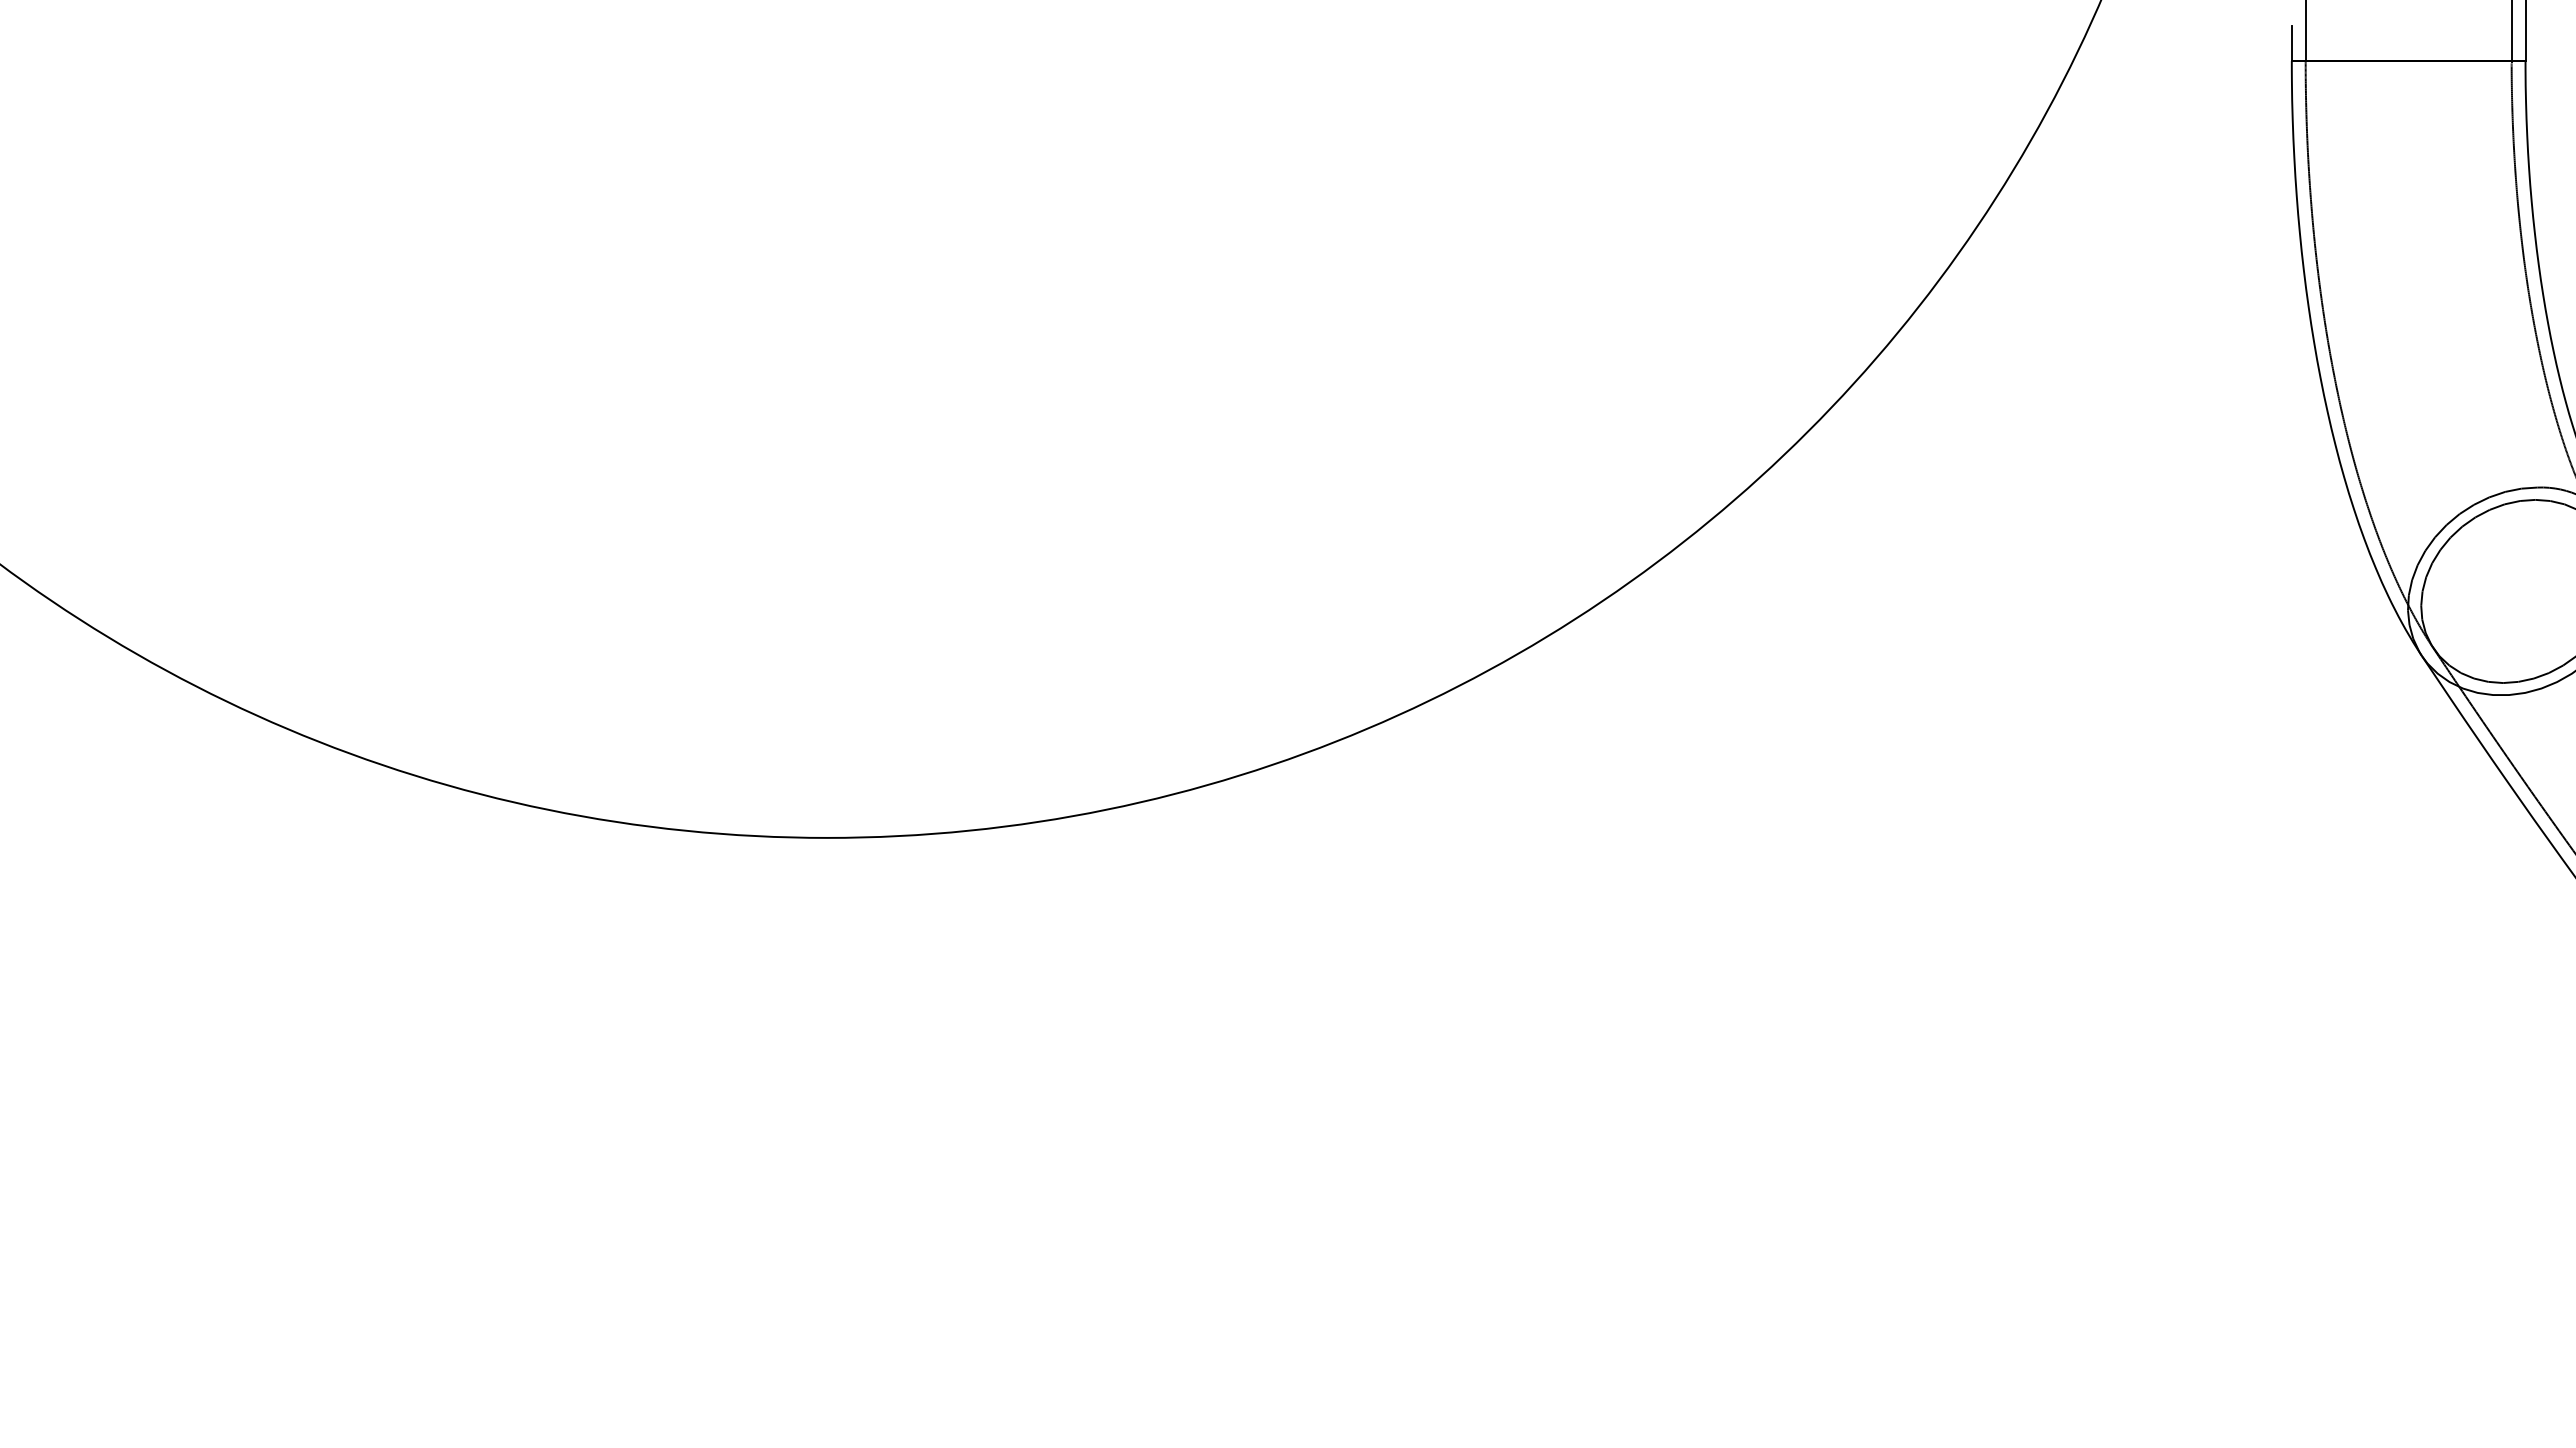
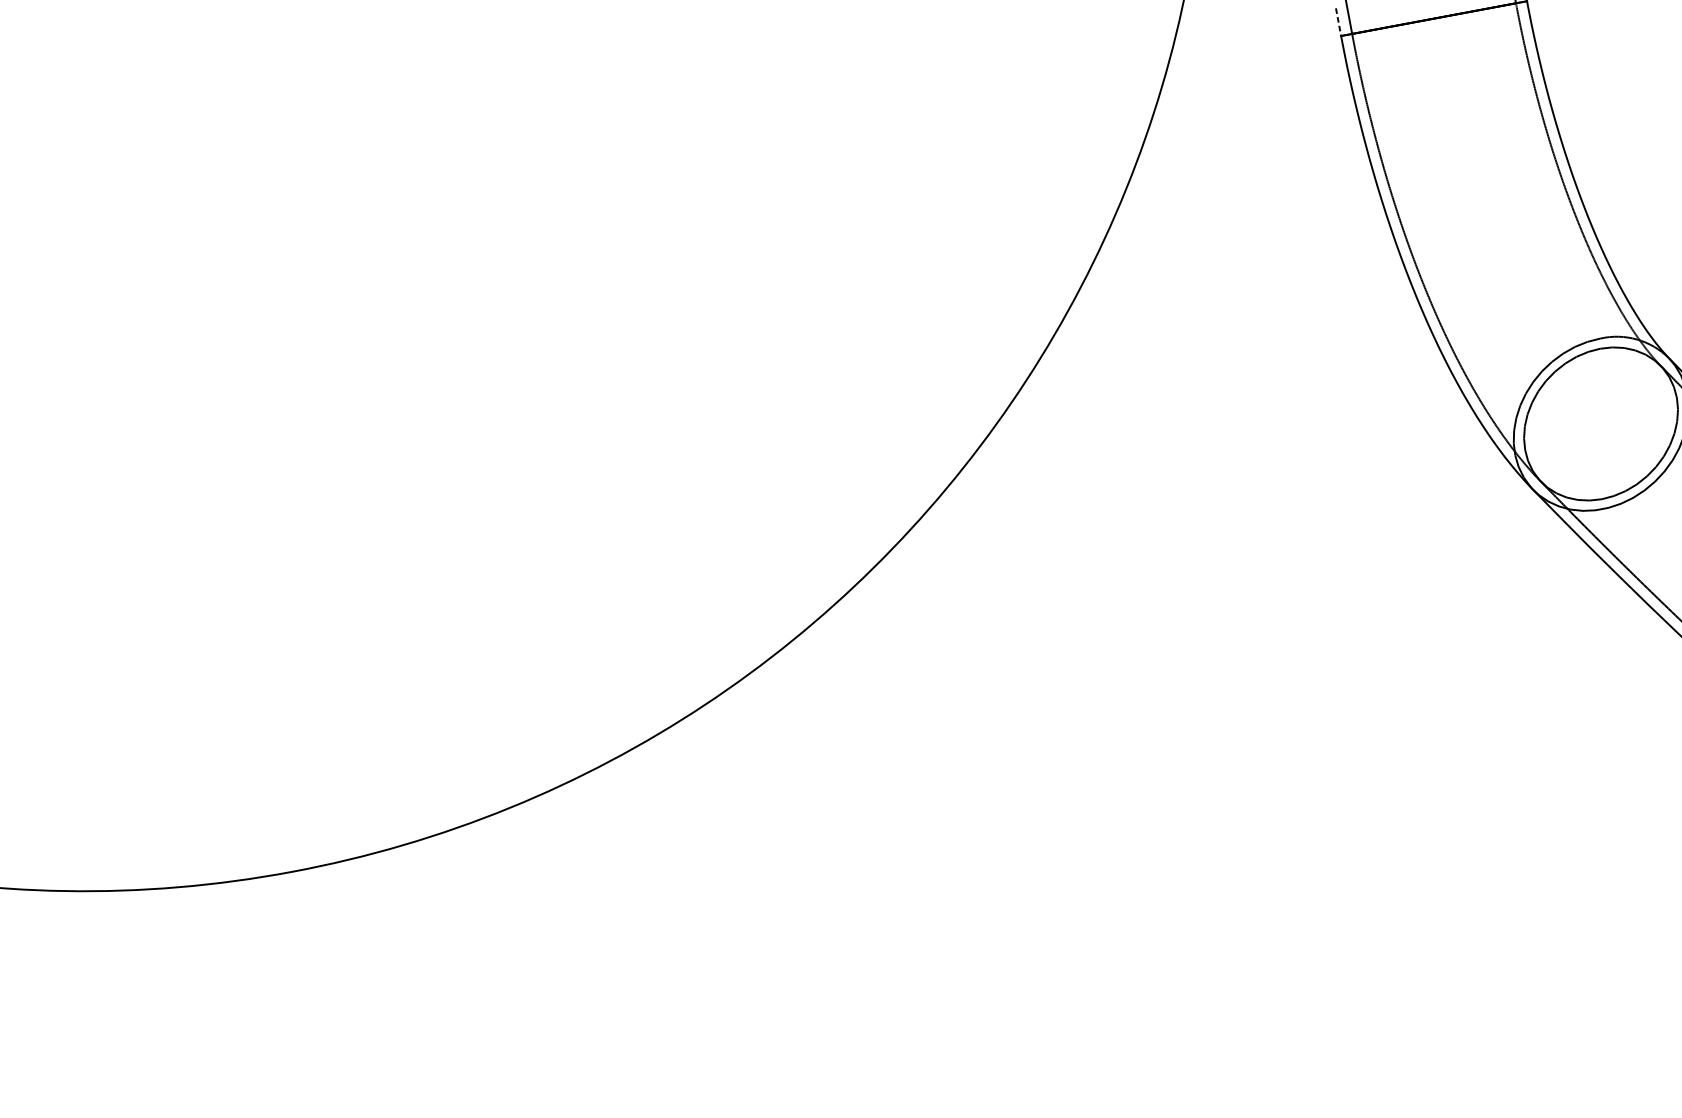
line: (2291, 44) -> (1338, 22), solid -> dashed

